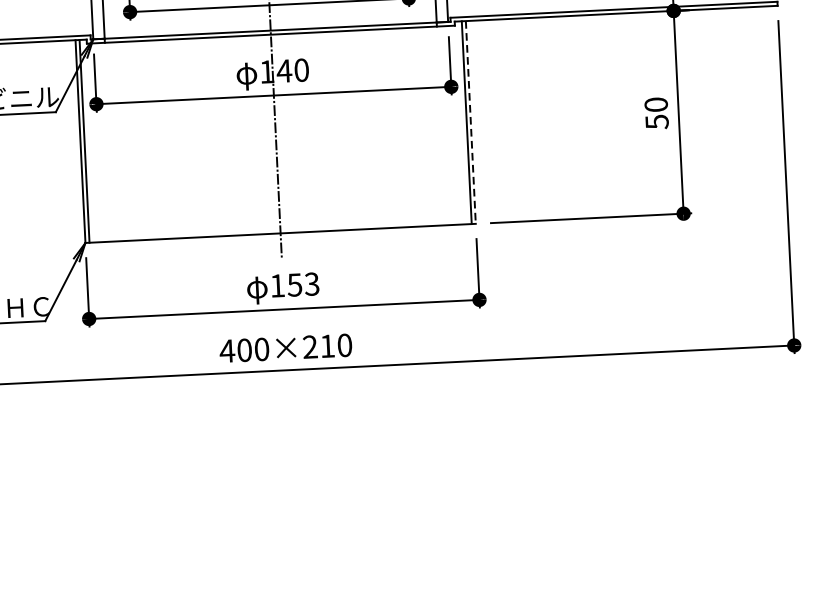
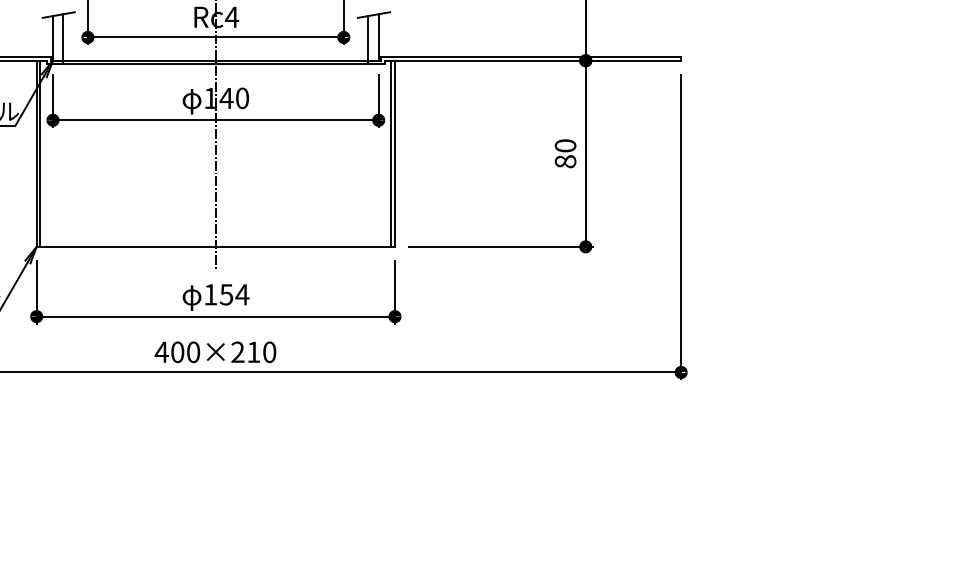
text: (656, 121) -> (565, 161), 50 -> 80
line: (471, 123) -> (395, 154), dashed -> solid
text: (312, 283) -> (242, 294), 153 -> 154

